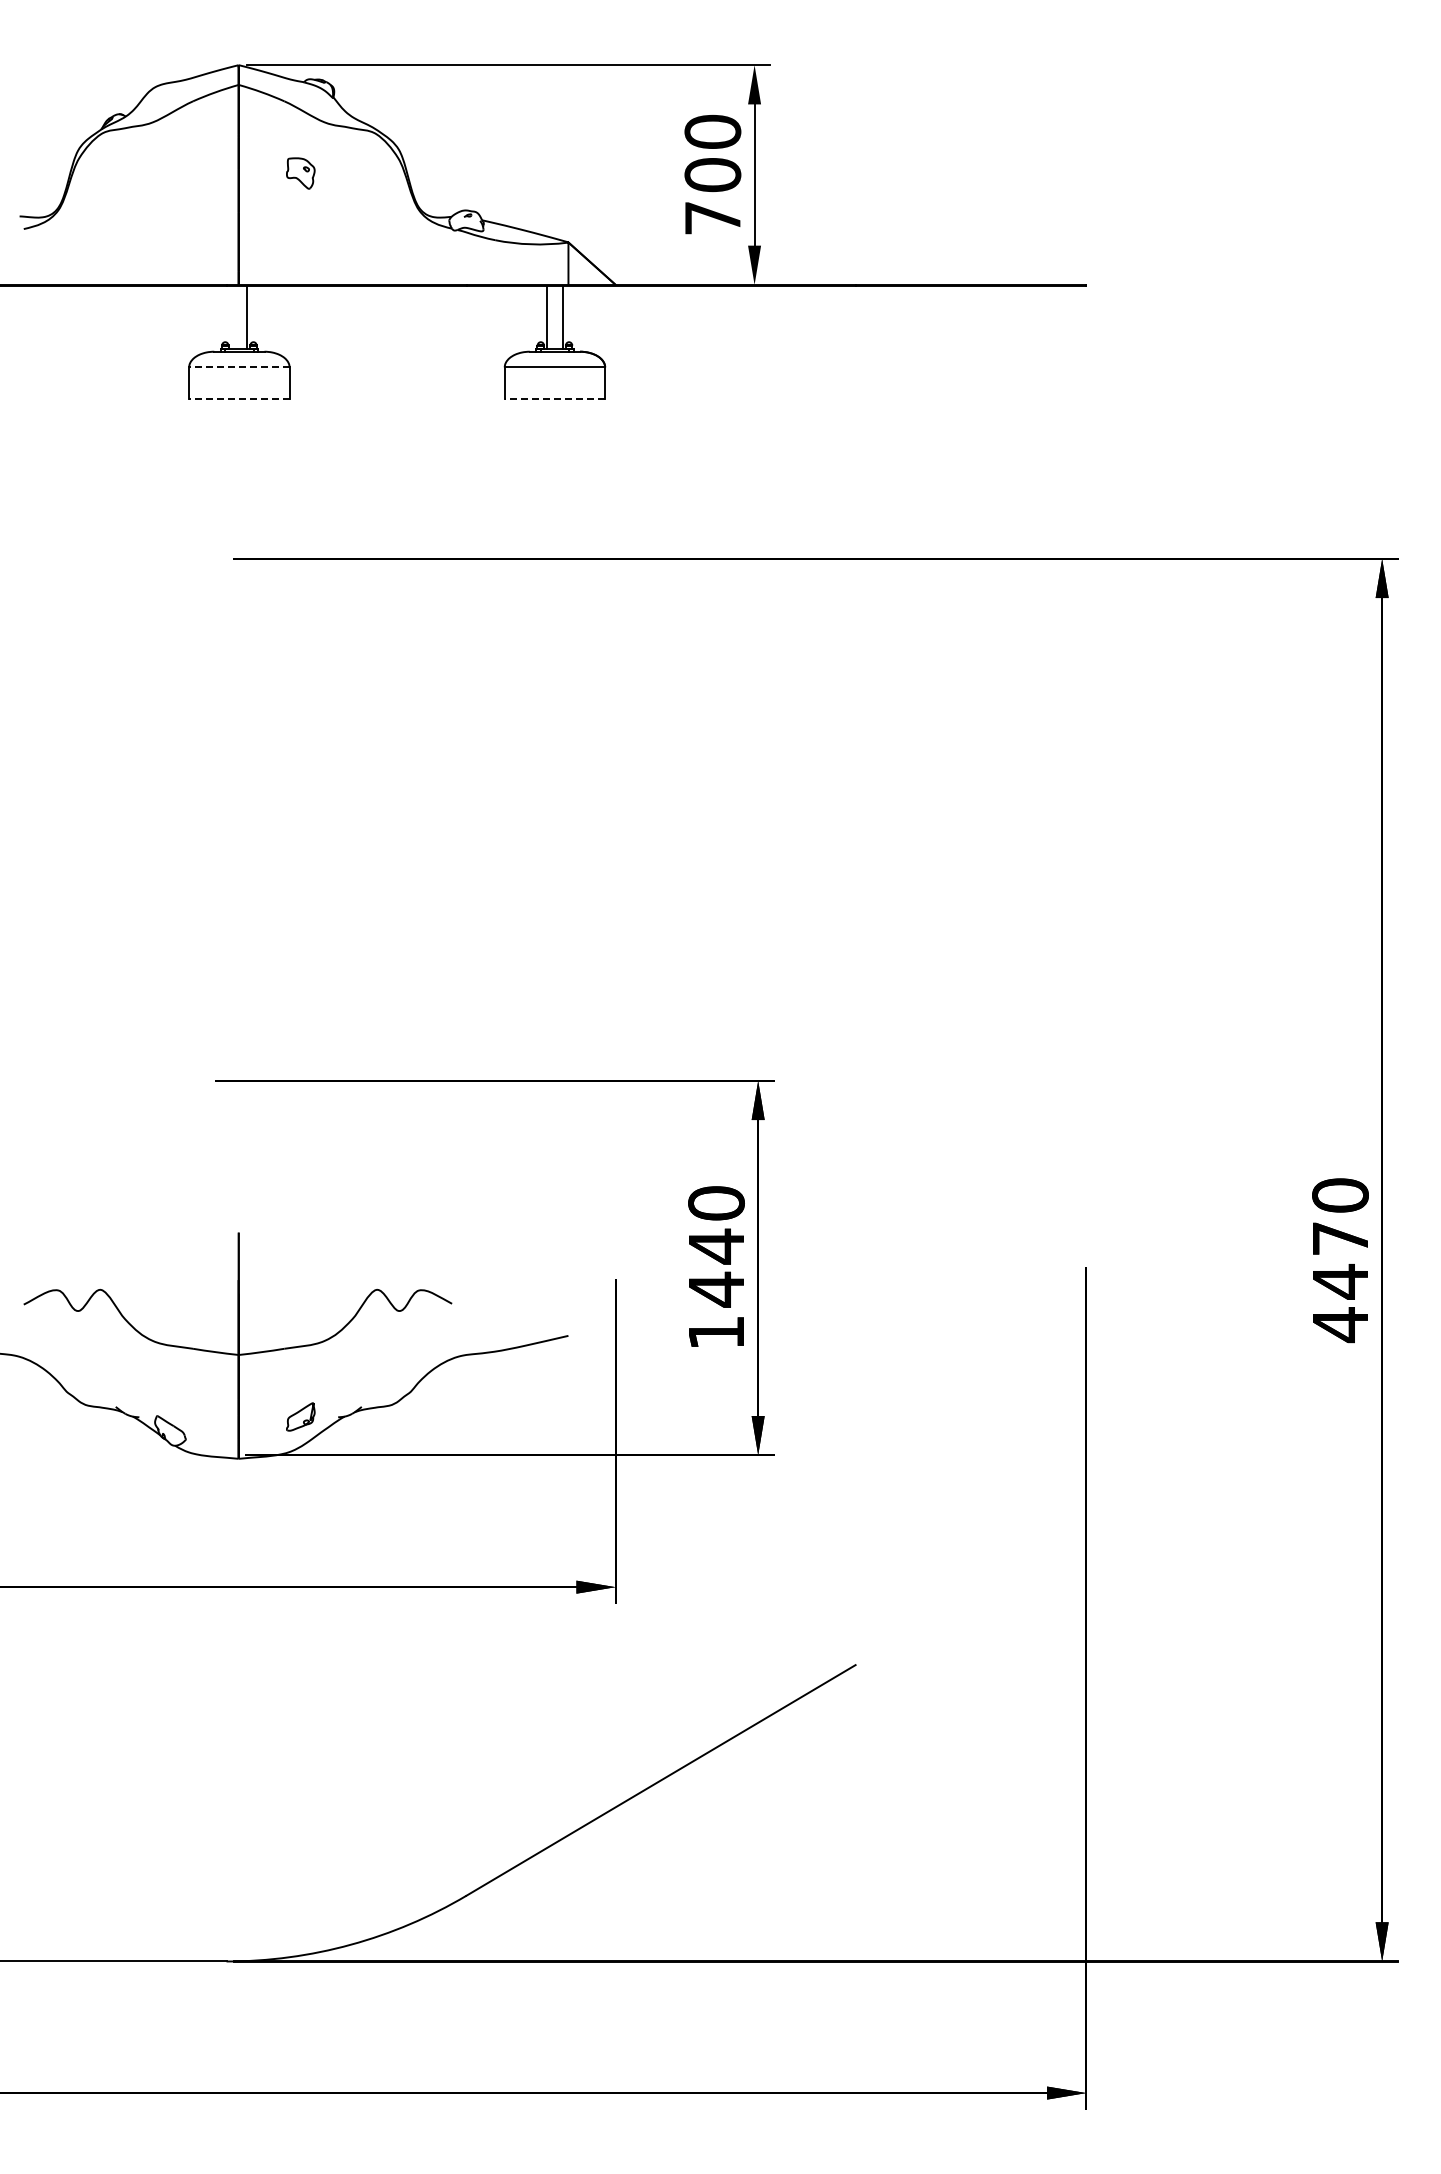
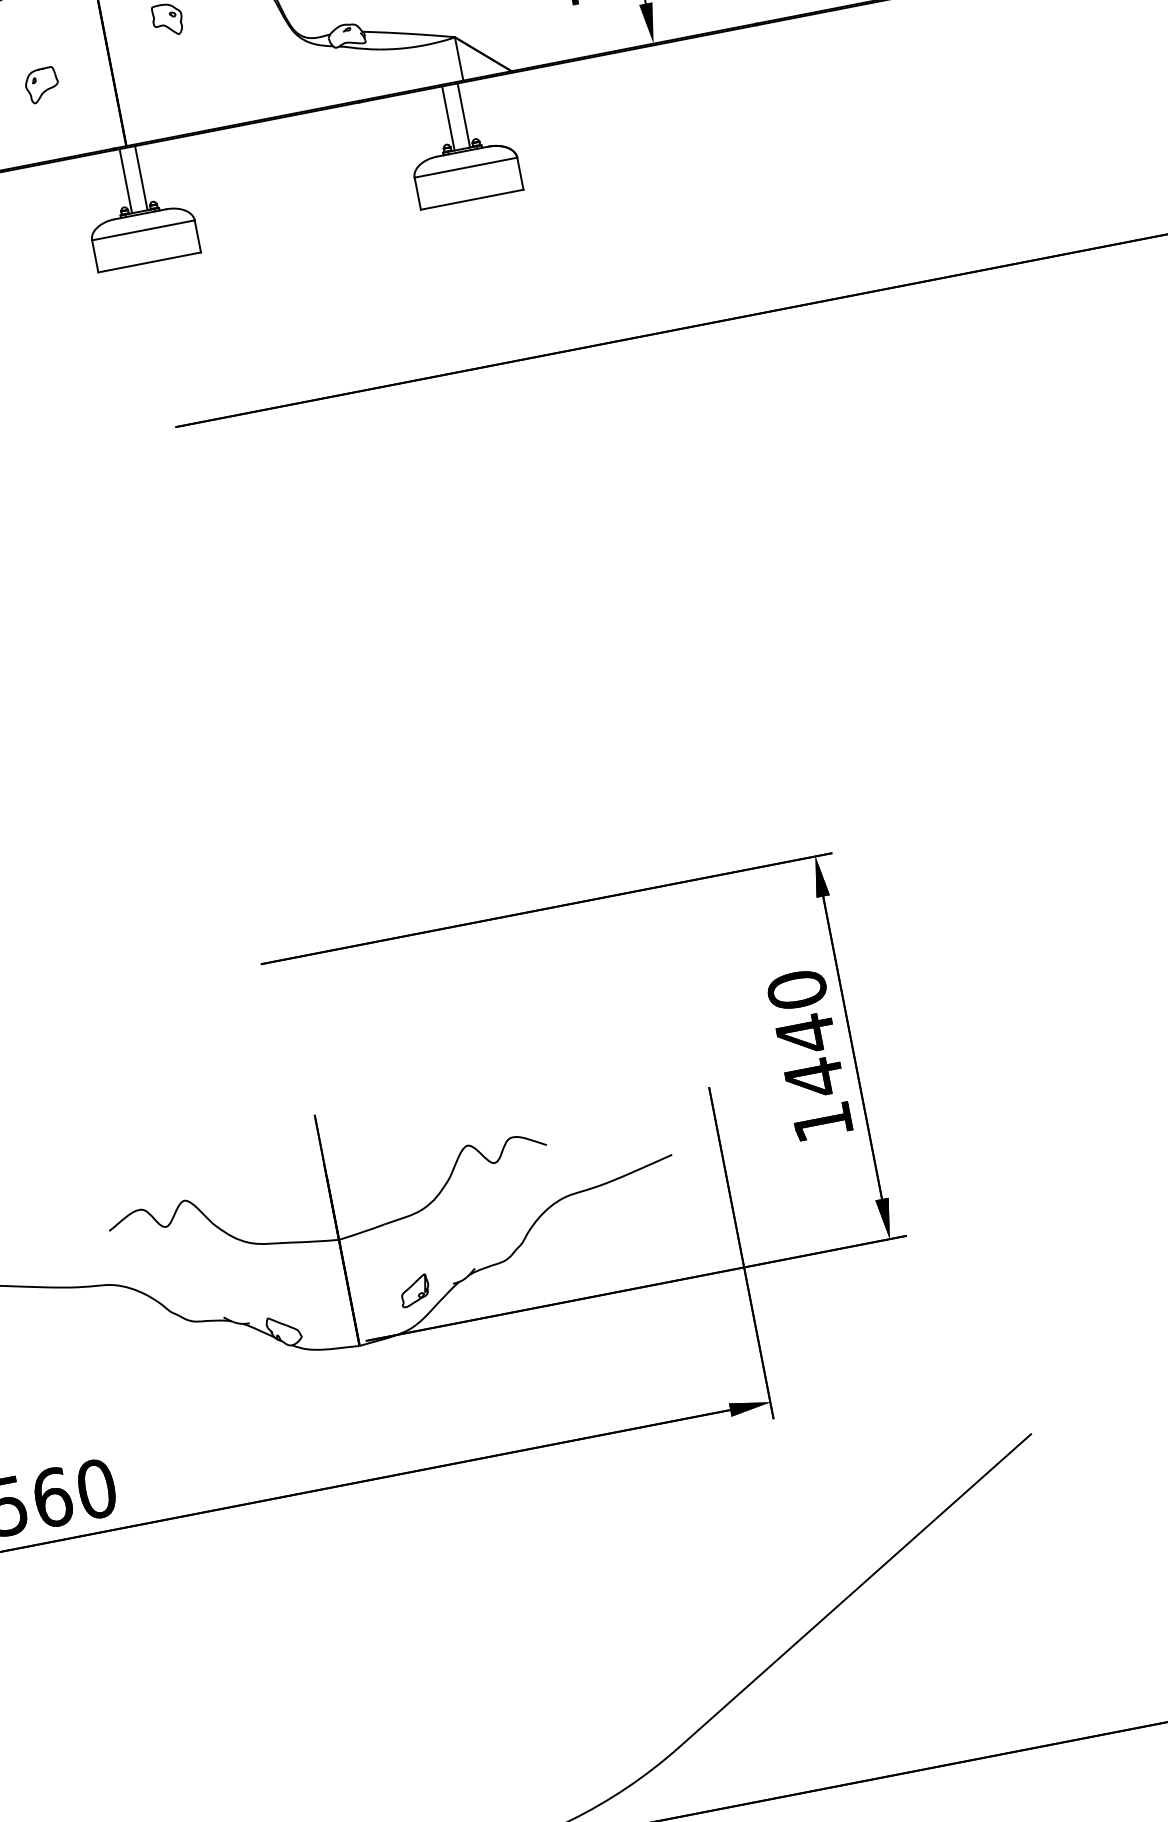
part: (170, 211) -> (42, 84), added
line: (231, 317) -> (125, 180), added
line: (238, 367) -> (142, 230), dashed -> solid
line: (238, 398) -> (148, 262), dashed -> solid
line: (554, 398) -> (471, 199), dashed -> solid

